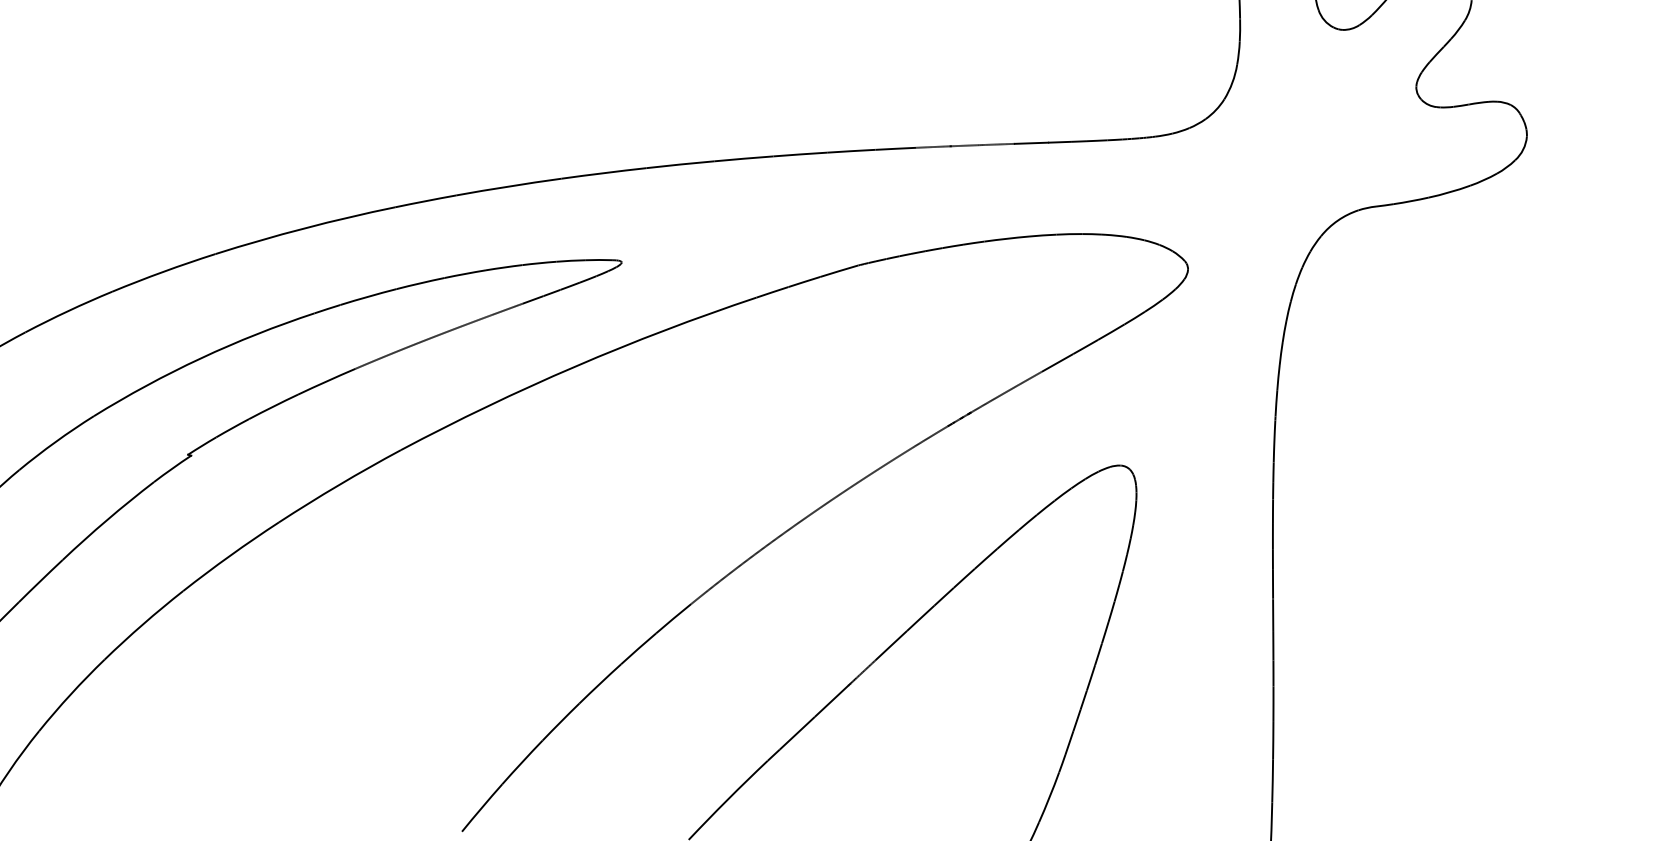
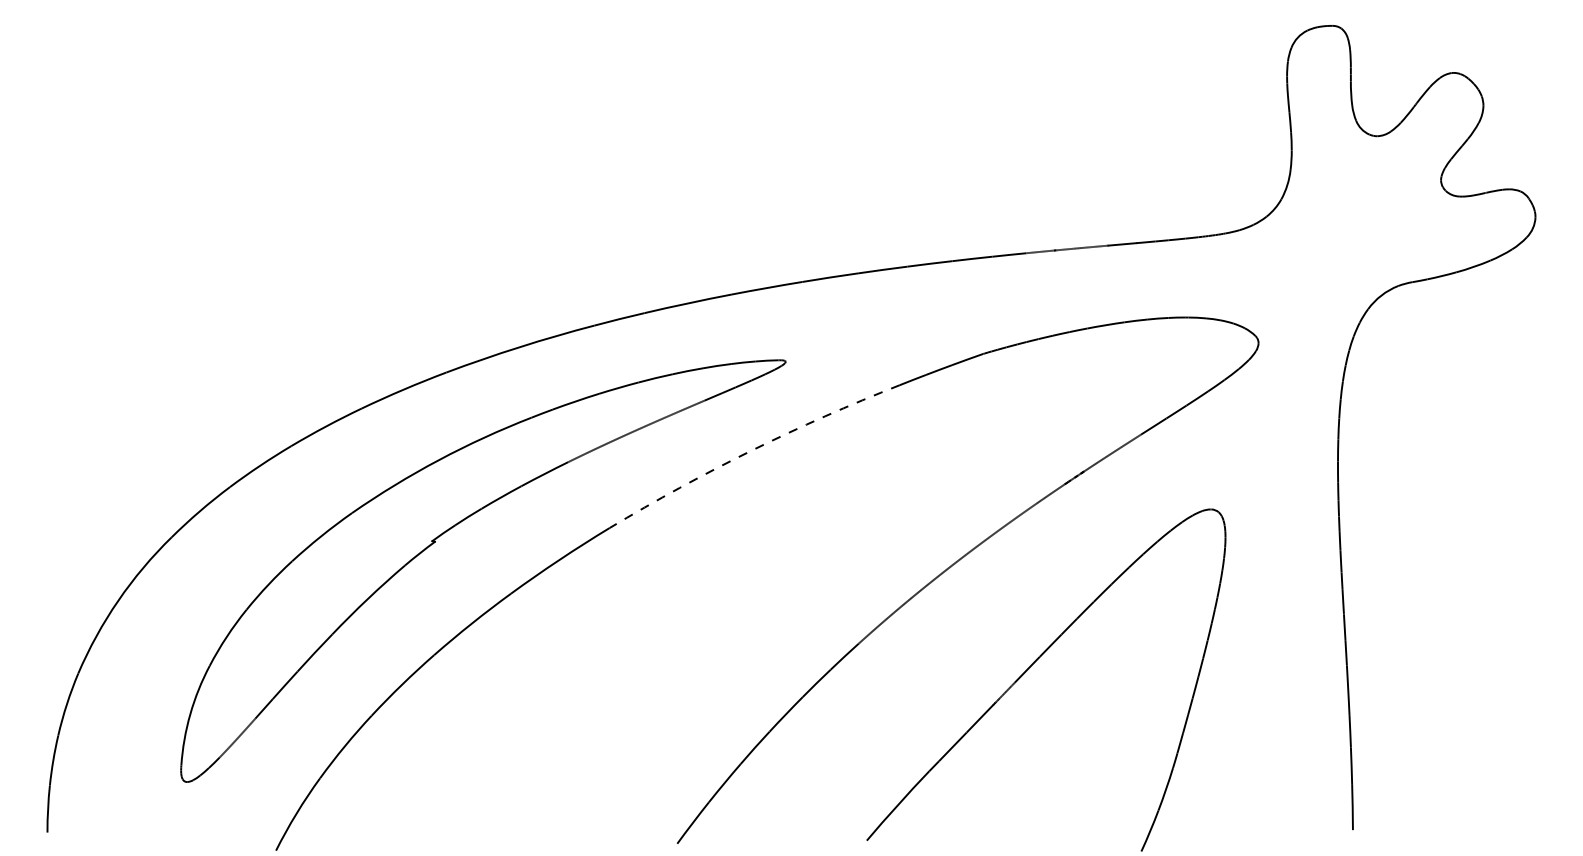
arc: (575, 366) -> (751, 450), solid -> dashed

